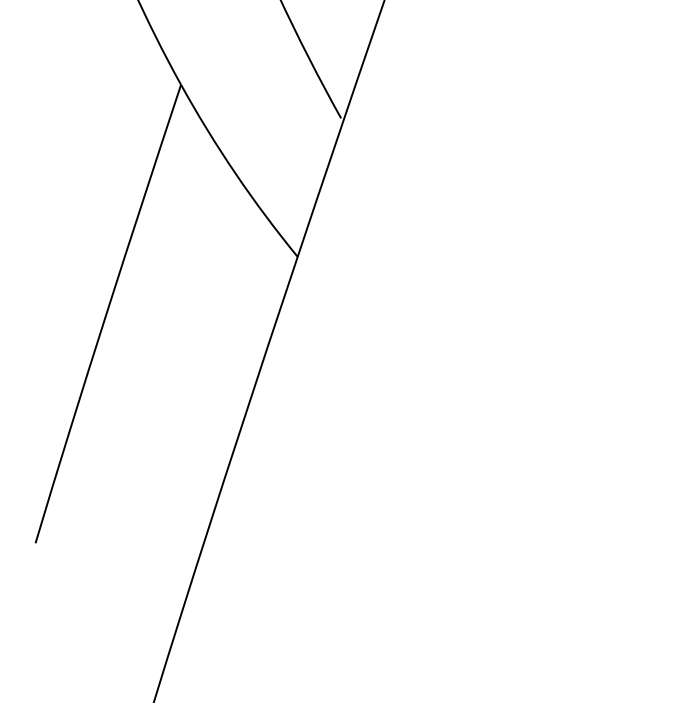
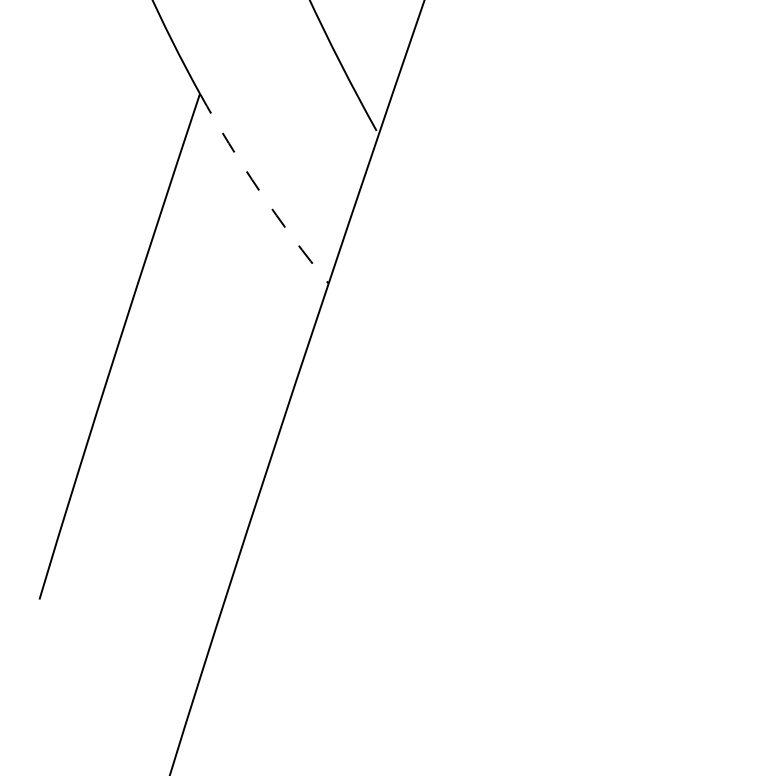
arc: (235, 173) -> (260, 191), solid -> dashed

